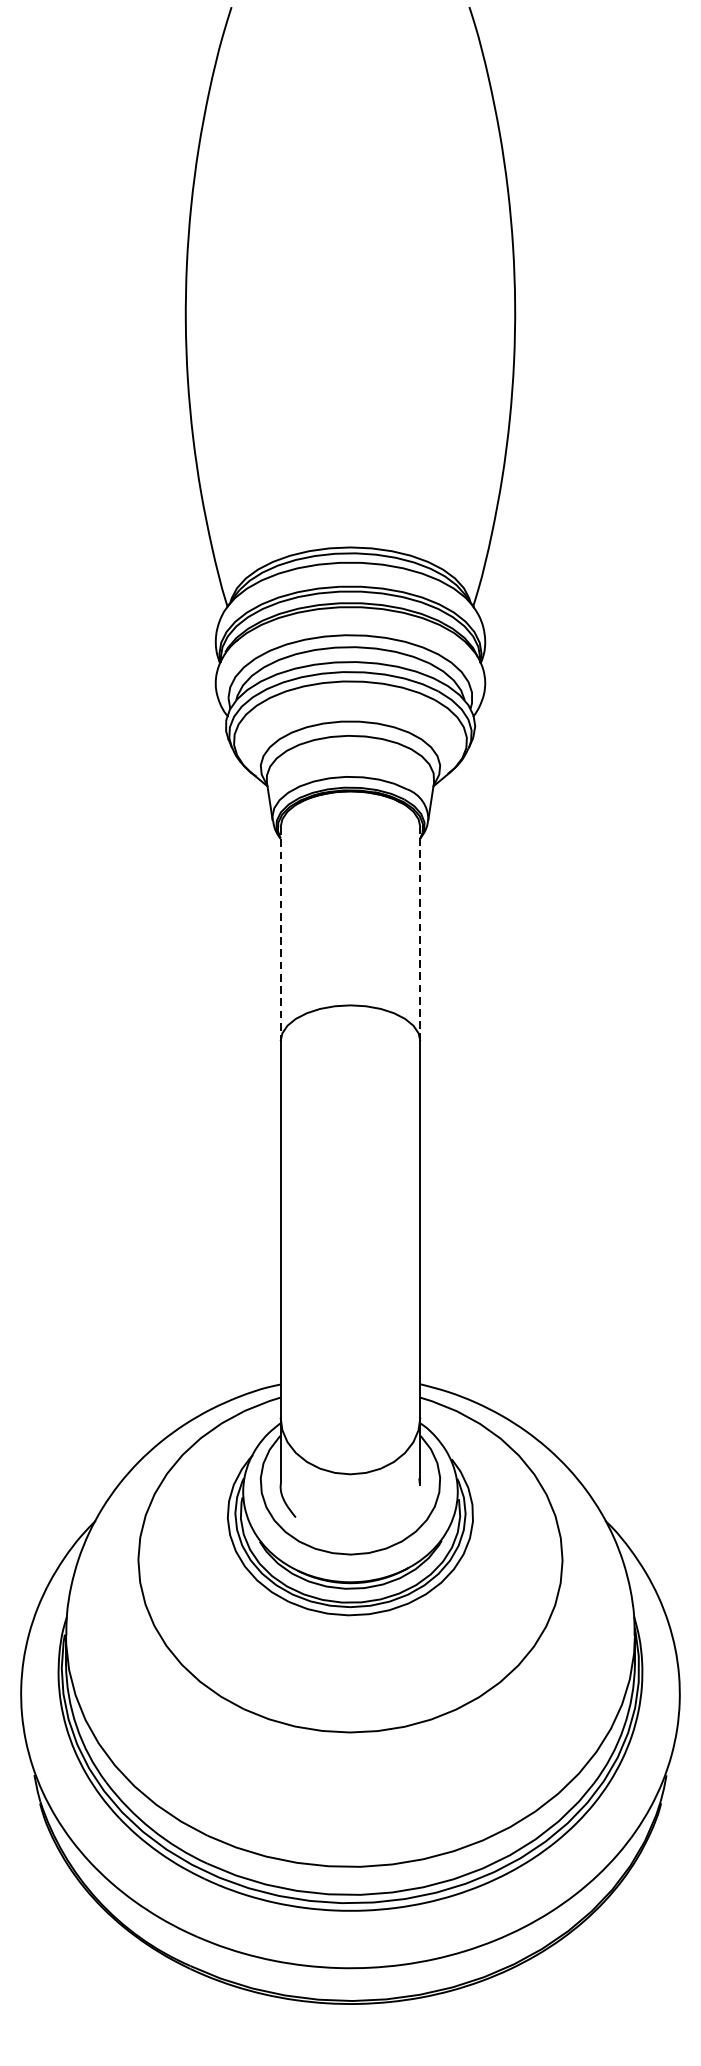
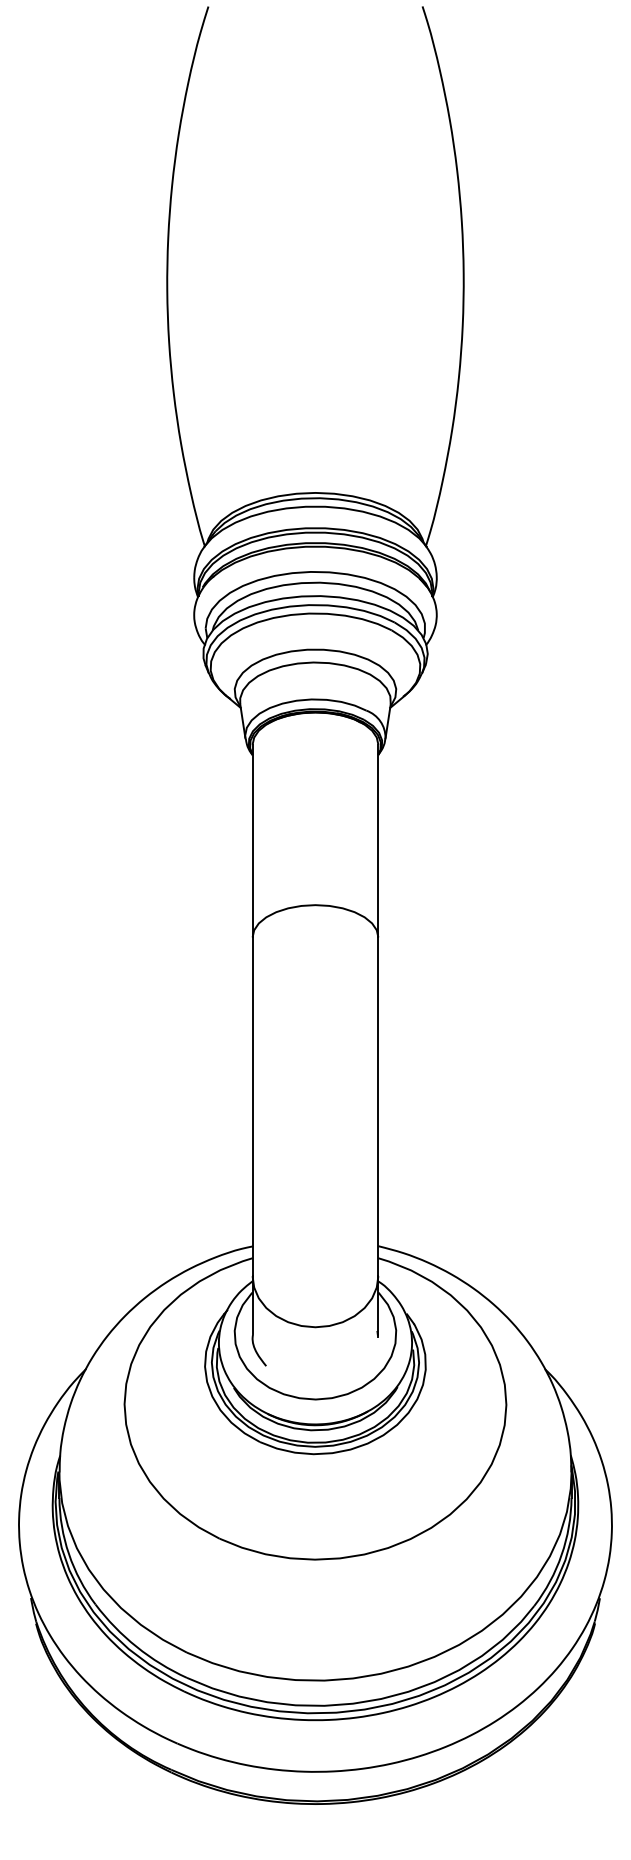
line: (420, 933) -> (378, 840), dashed -> solid
line: (280, 934) -> (252, 841), dashed -> solid

